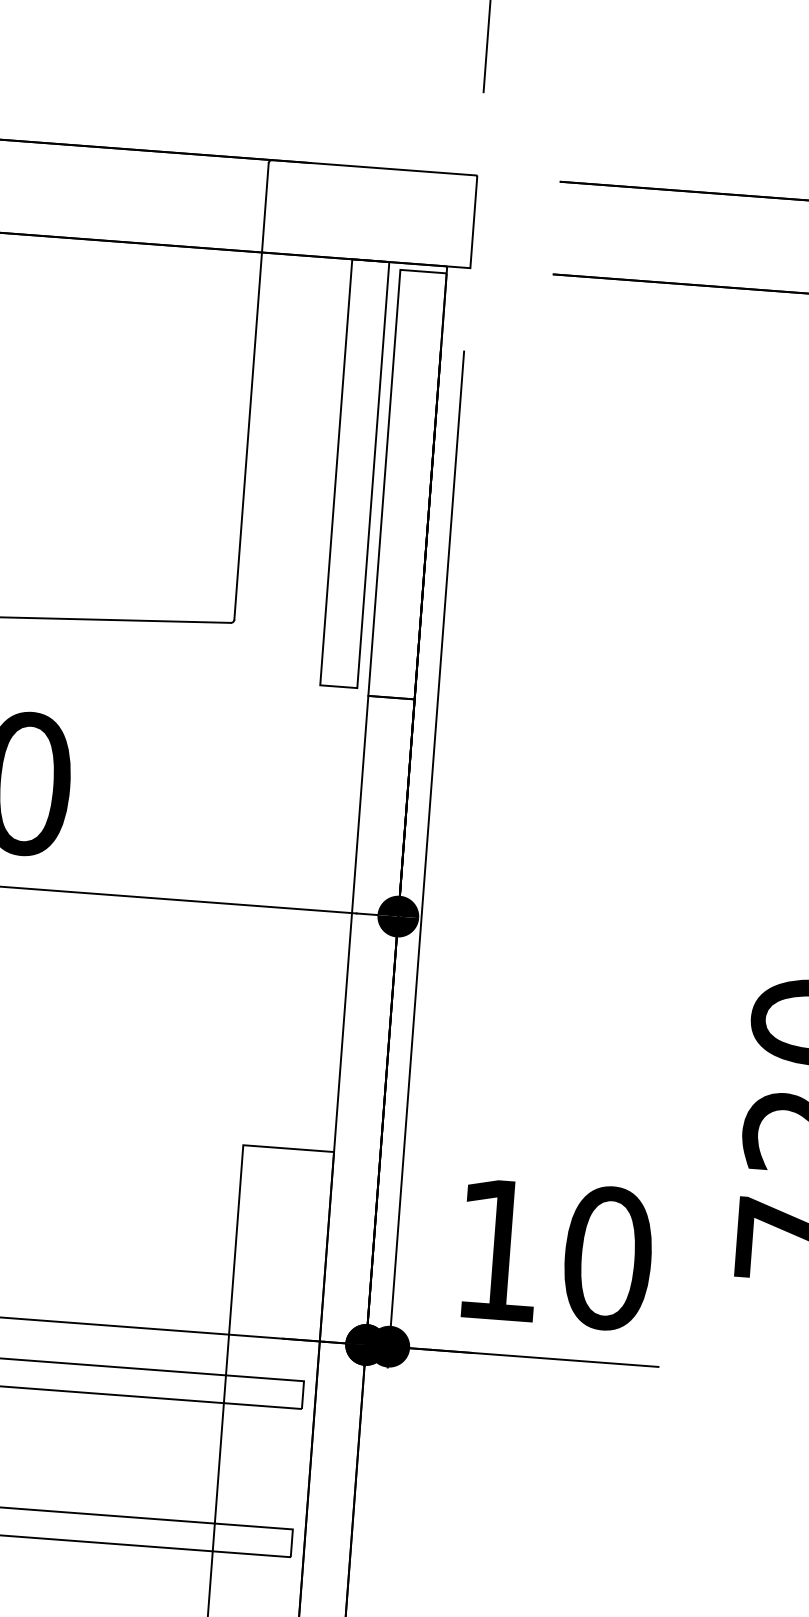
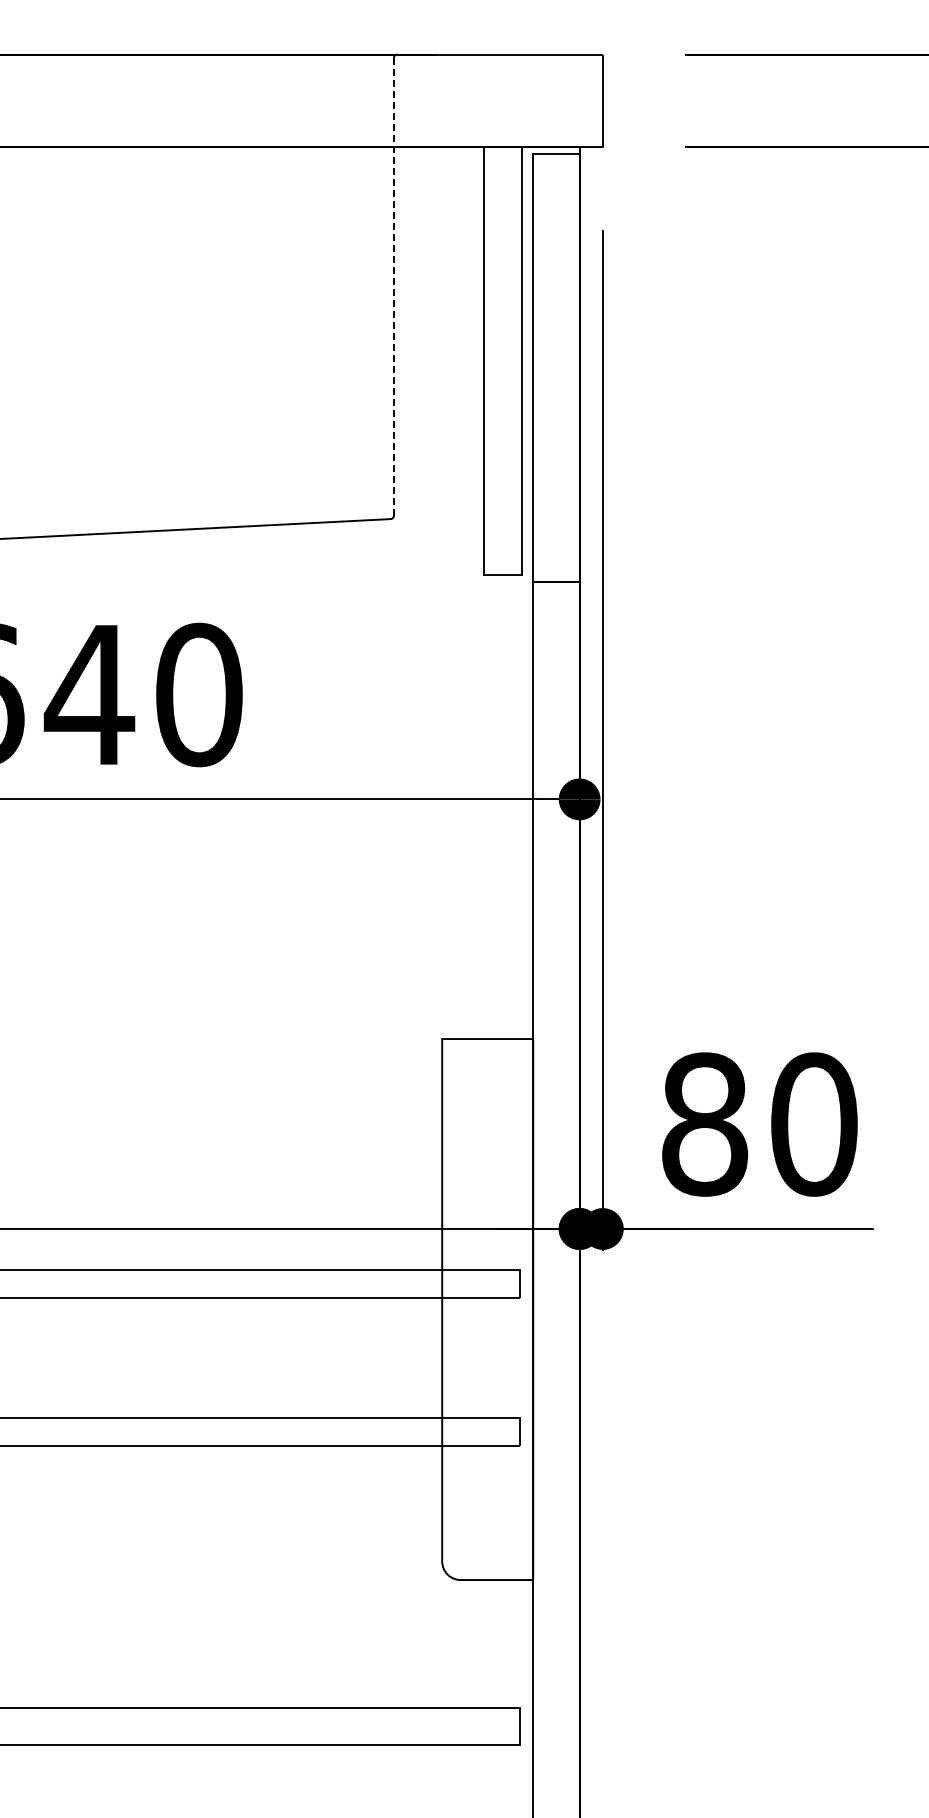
line: (251, 391) -> (393, 286), solid -> dashed
text: (499, 1250) -> (705, 1124), 10 -> 80

